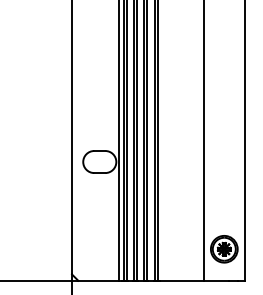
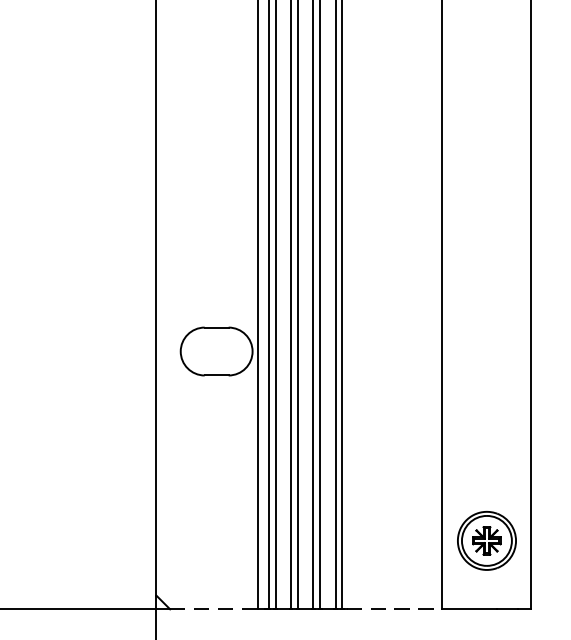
line: (99, 280) -> (216, 608), solid -> dashed
line: (182, 280) -> (396, 608), solid -> dashed

